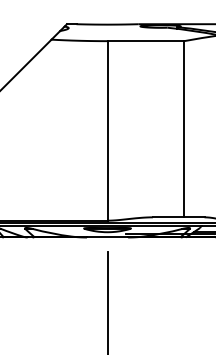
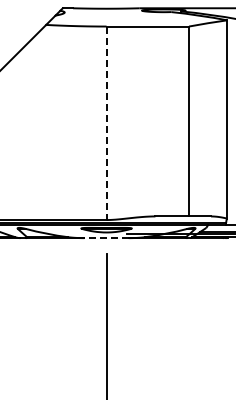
line: (107, 131) -> (106, 123), solid -> dashed
line: (107, 237) -> (106, 238), solid -> dashed

